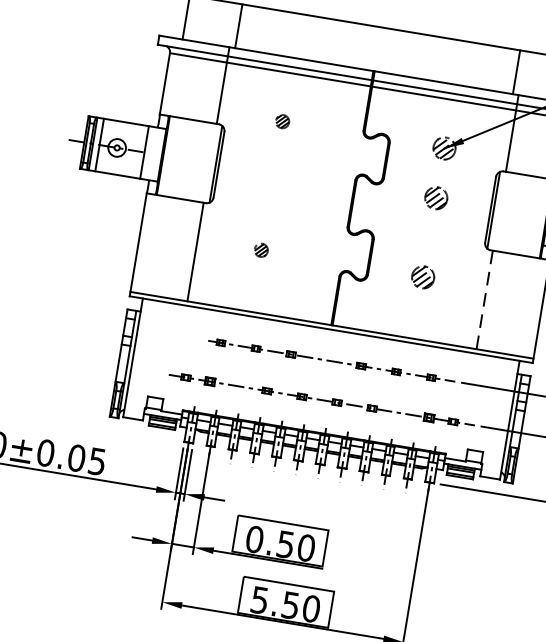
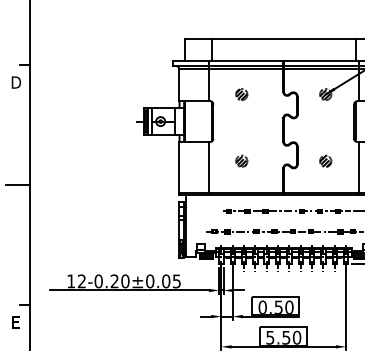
part: (281, 121) -> (241, 94), size x1.67
part: (436, 196) -> (325, 119), removed
part: (260, 248) -> (241, 160), size x1.67
line: (484, 299) -> (358, 167), dashed -> solid

